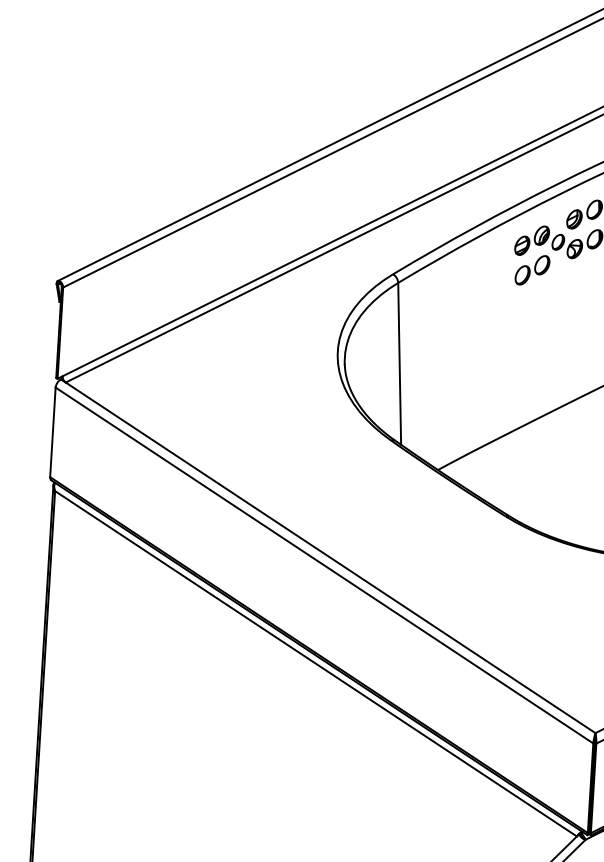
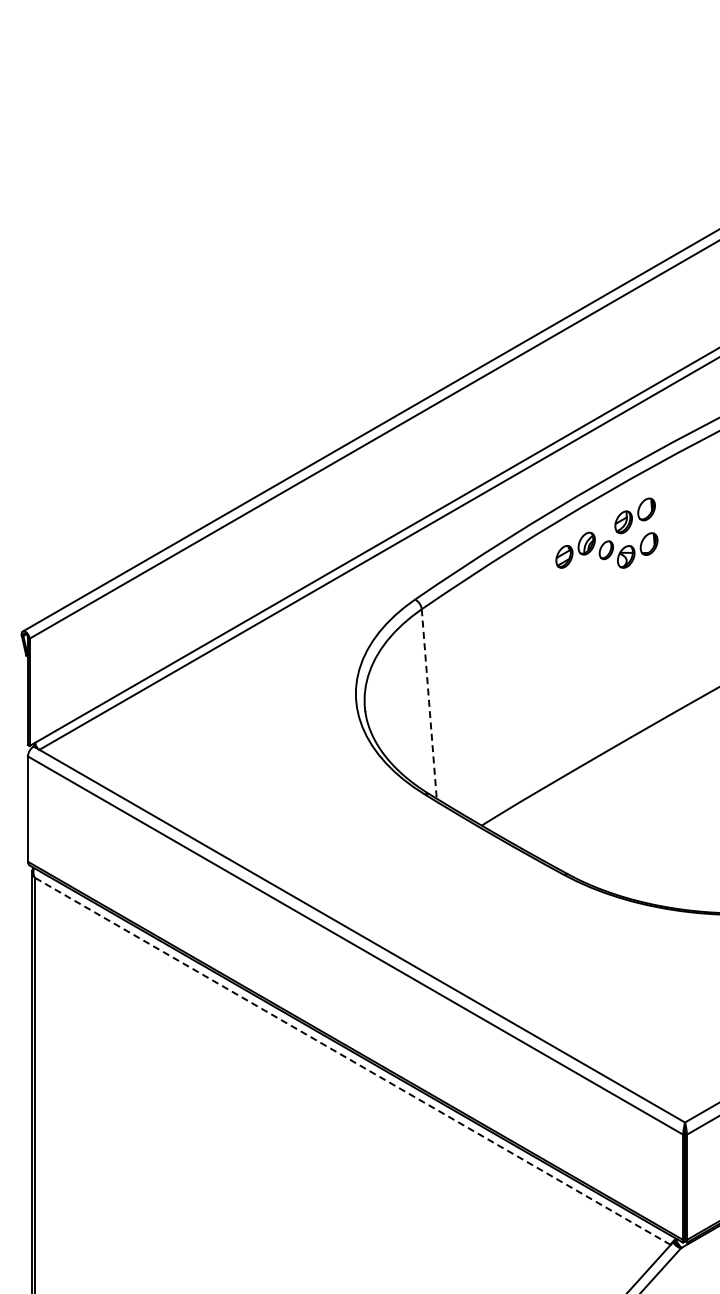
part: (532, 269) -> (578, 584), removed
line: (399, 364) -> (429, 704), solid -> dashed
line: (315, 663) -> (352, 1061), solid -> dashed

